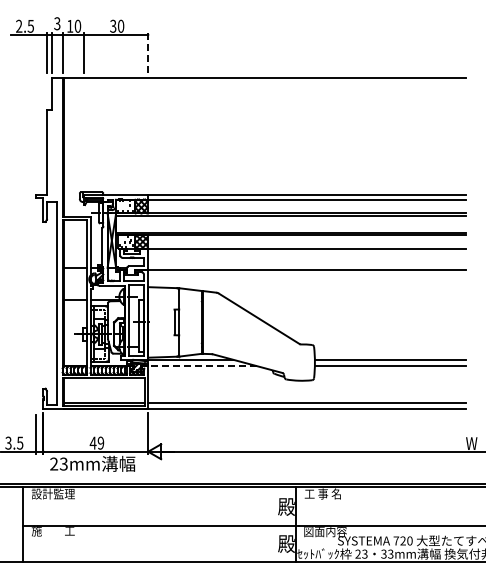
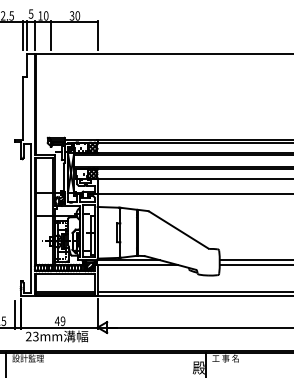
text: (57, 23) -> (31, 13), 3 -> 5
line: (148, 52) -> (97, 35), dashed -> solid
line: (202, 366) -> (137, 265), dashed -> solid

